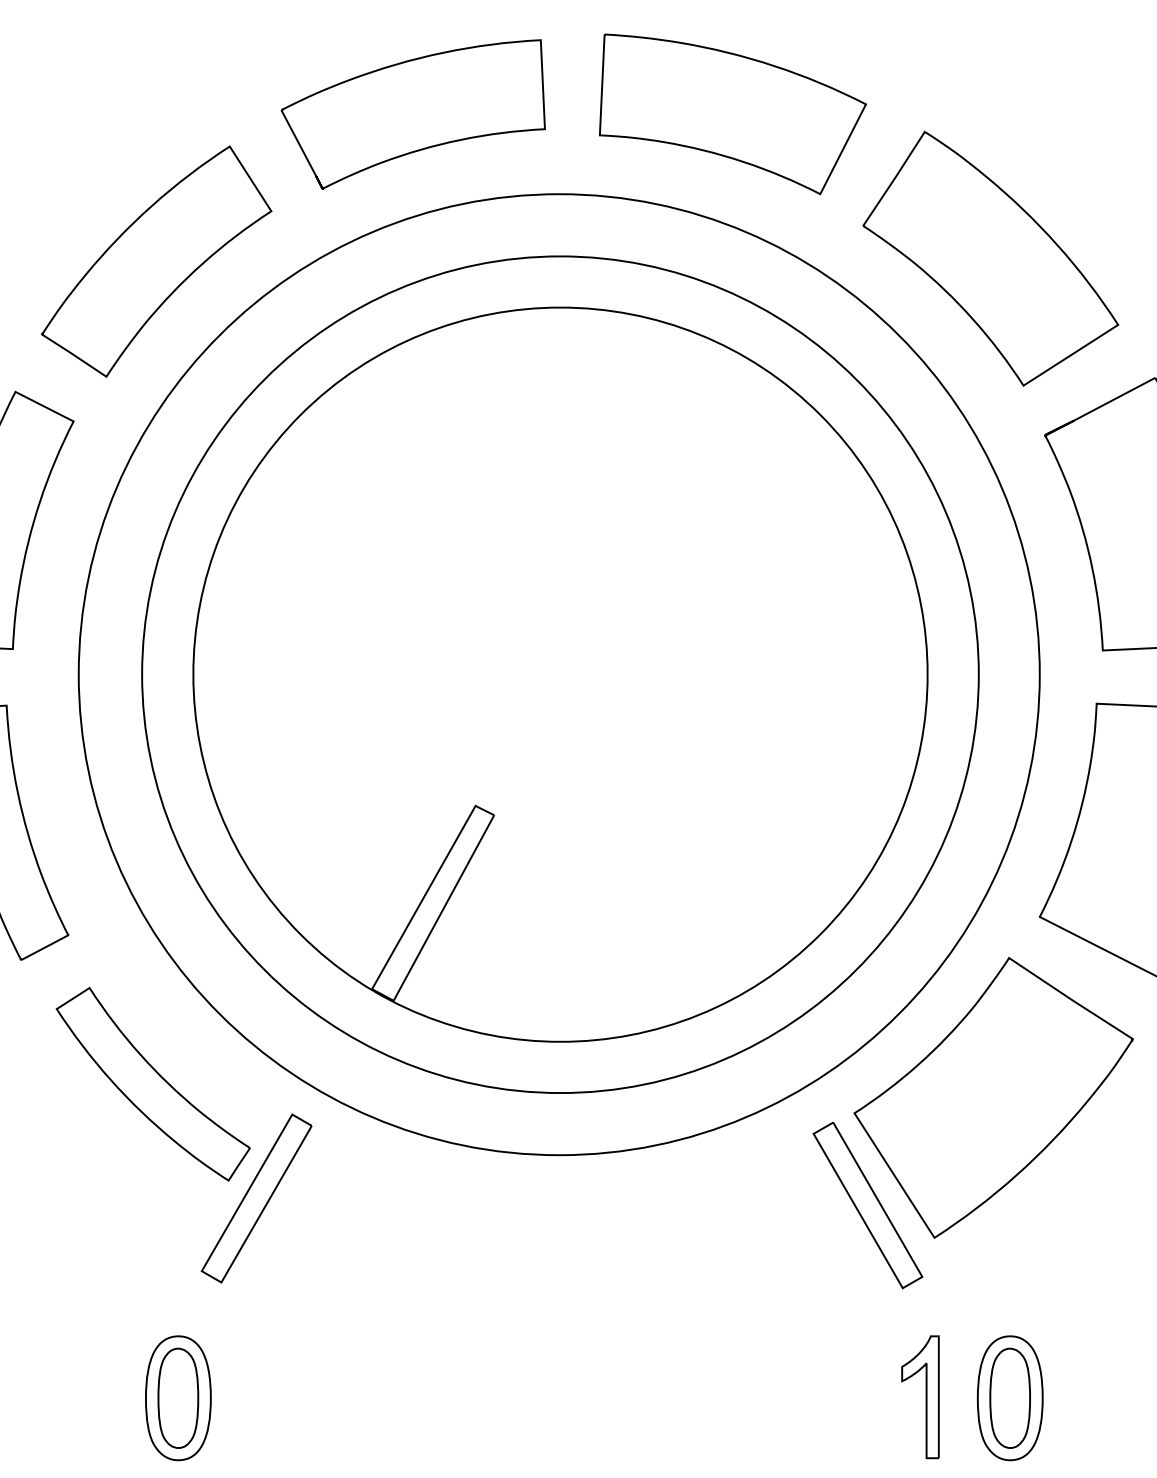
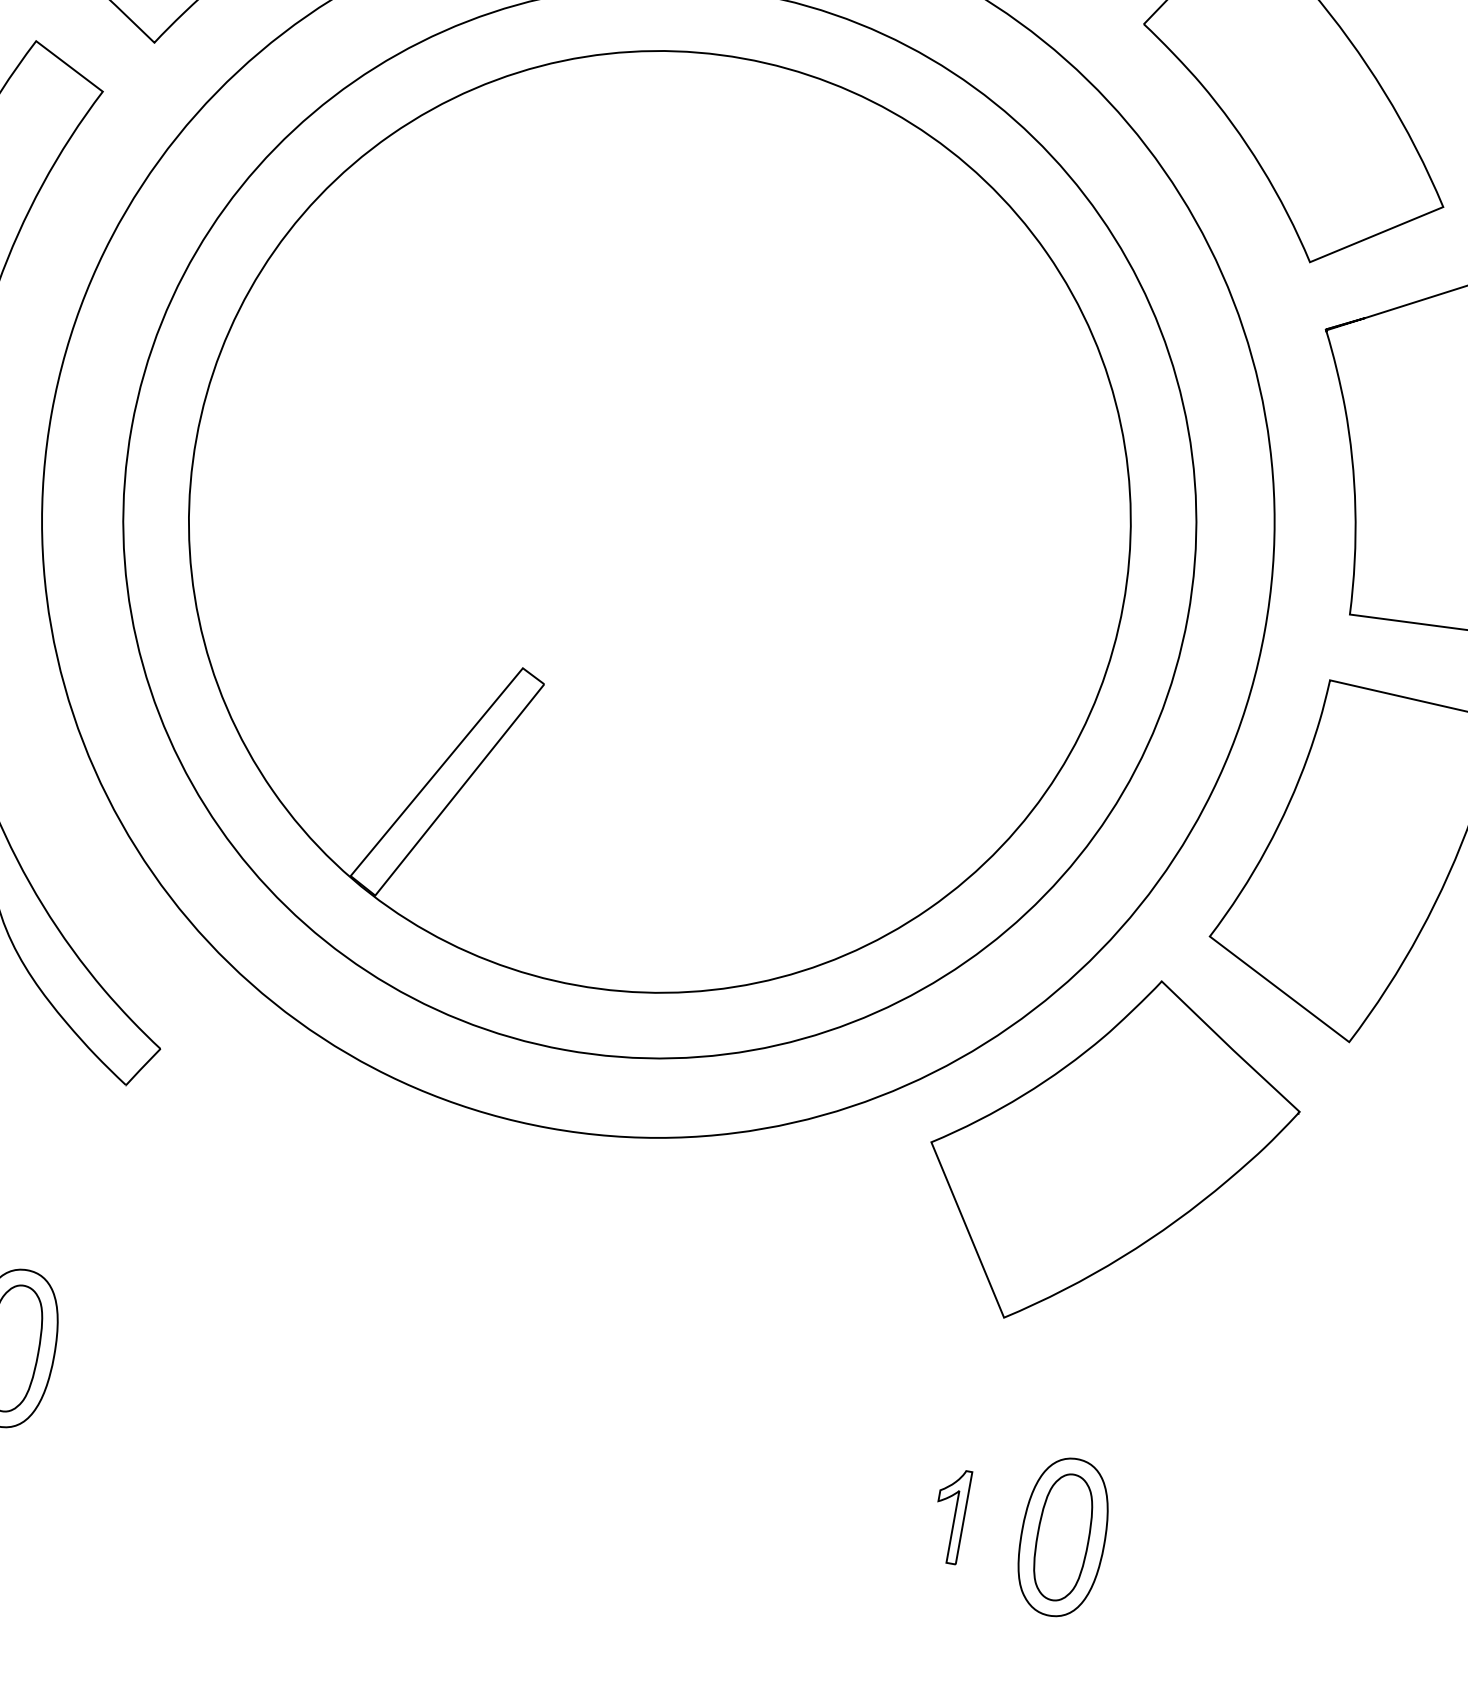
part: (256, 1198) -> (157, 1114), removed
part: (867, 1205) -> (926, 1261), removed
part: (920, 1397) -> (950, 1516), size x0.6

